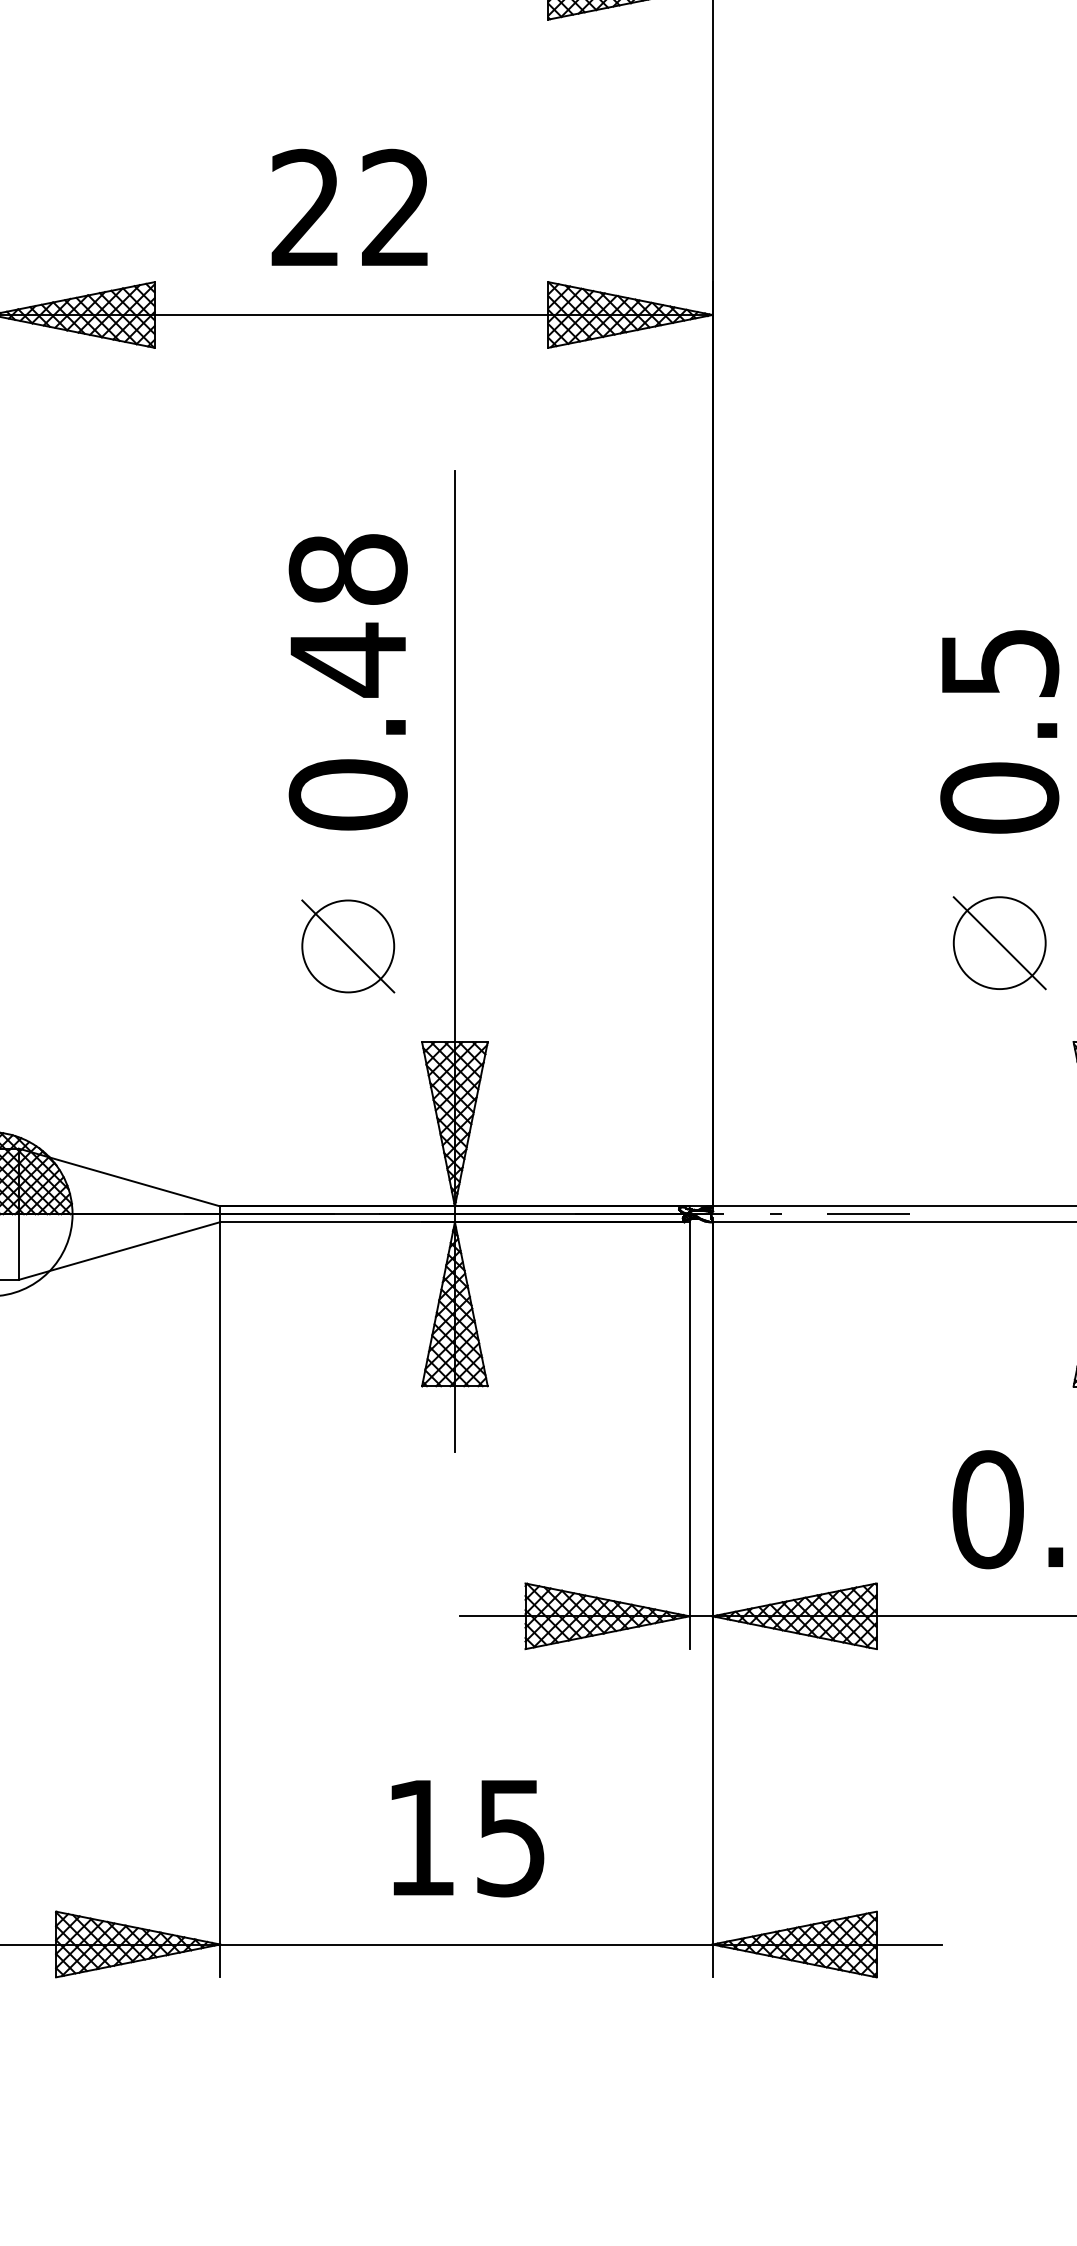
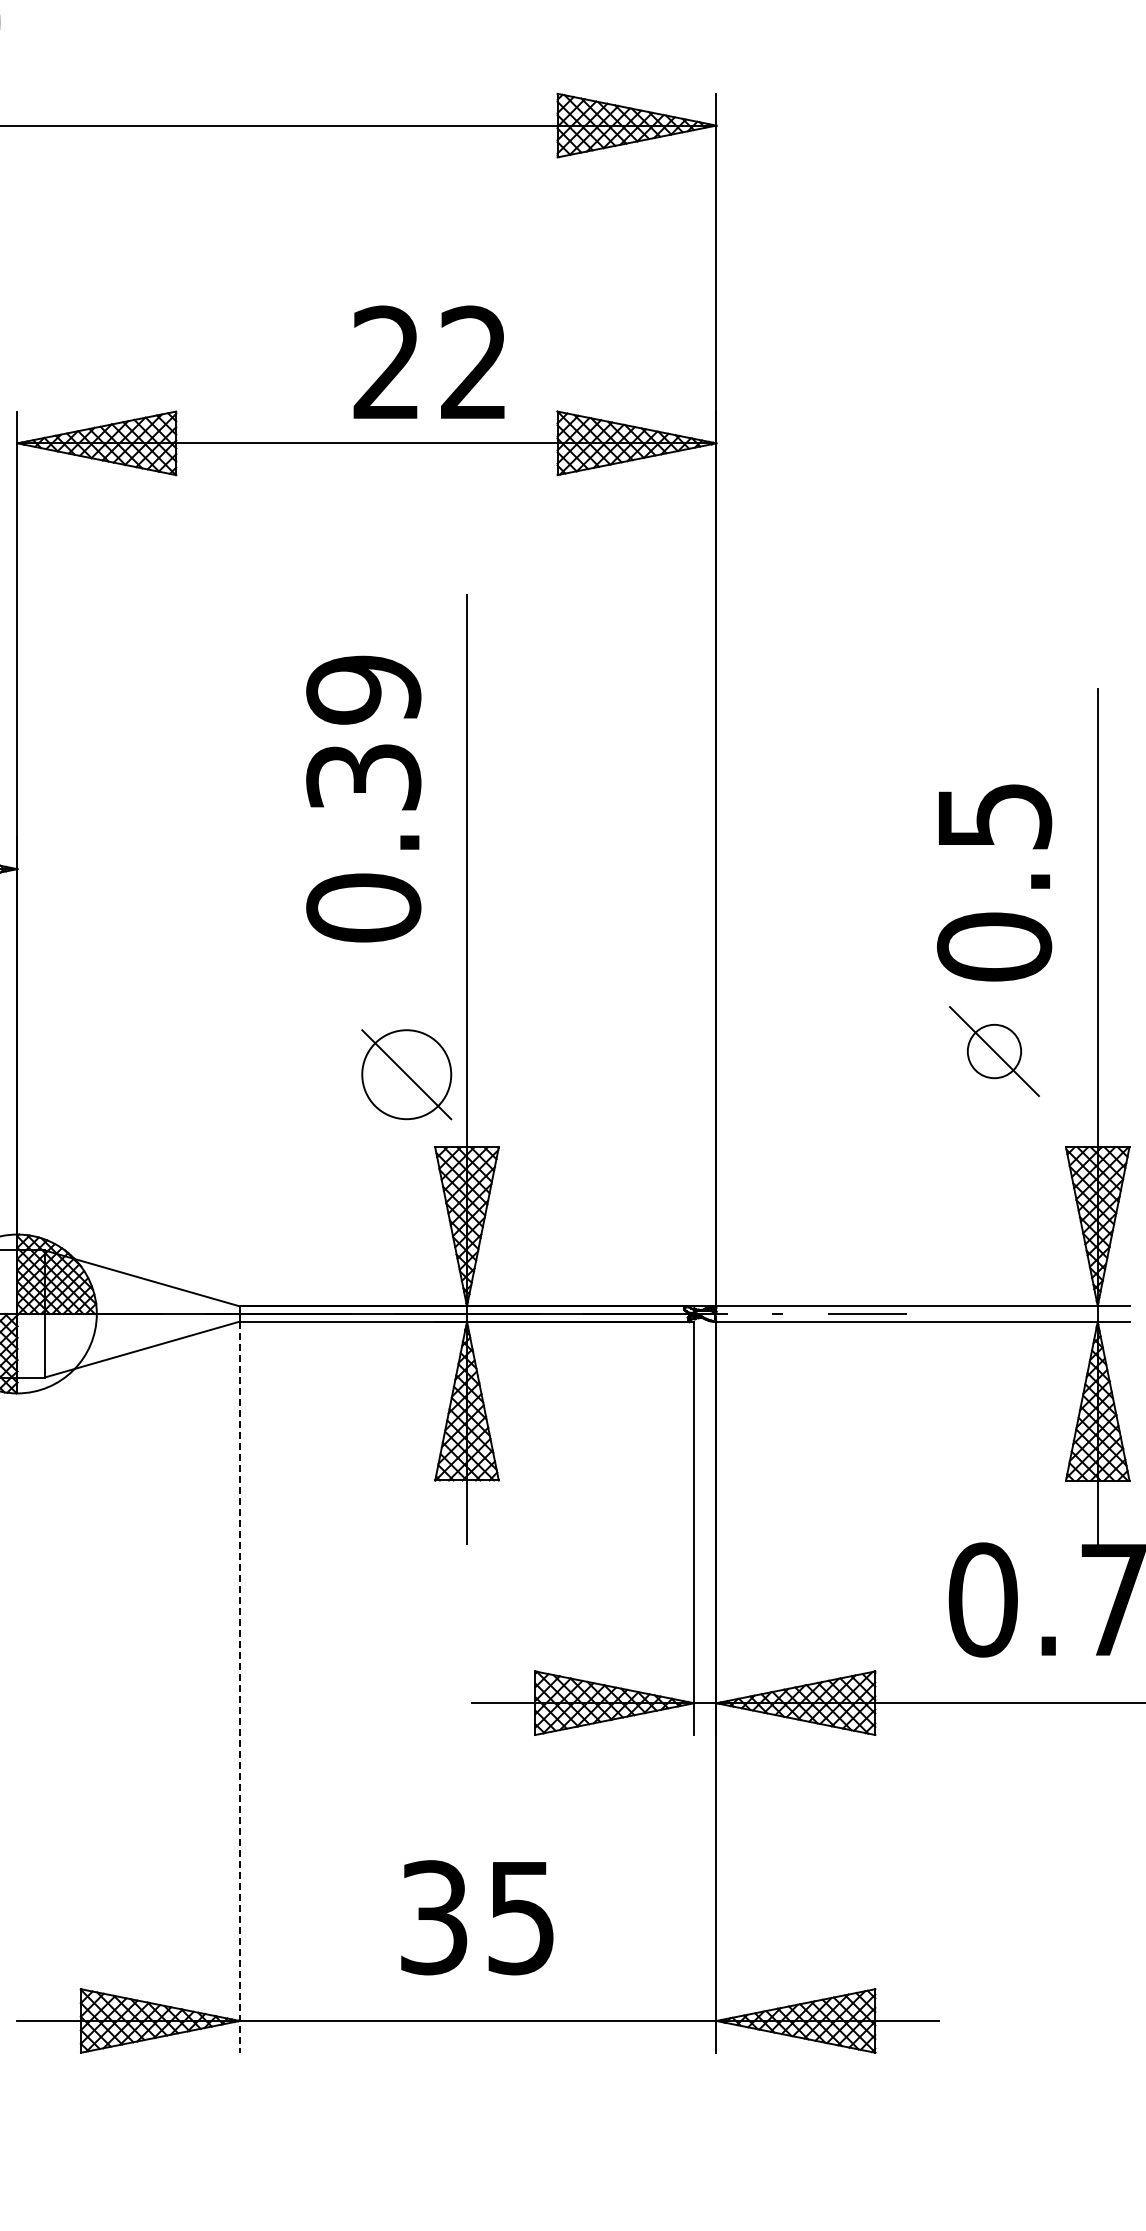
text: (349, 206) -> (428, 361), moved
text: (348, 615) -> (363, 734), 0.48 -> 0.39
text: (999, 731) -> (994, 882), moved
circle: (999, 943) -> (994, 1051), size x0.6
part: (348, 946) -> (406, 1074), moved
line: (219, 1600) -> (239, 1687), solid -> dashed
text: (421, 1837) -> (434, 1917), 15 -> 35

